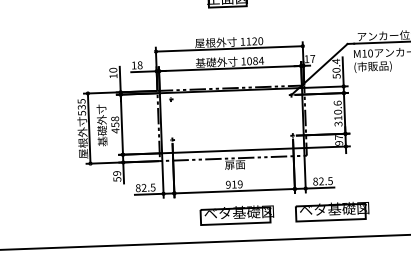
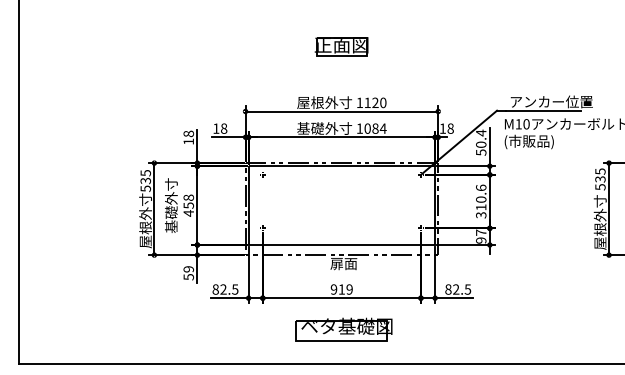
text: (312, 58) -> (450, 128), 17 -> 18
text: (113, 69) -> (188, 133), 10 -> 18
part: (331, 211) -> (468, 329), removed

